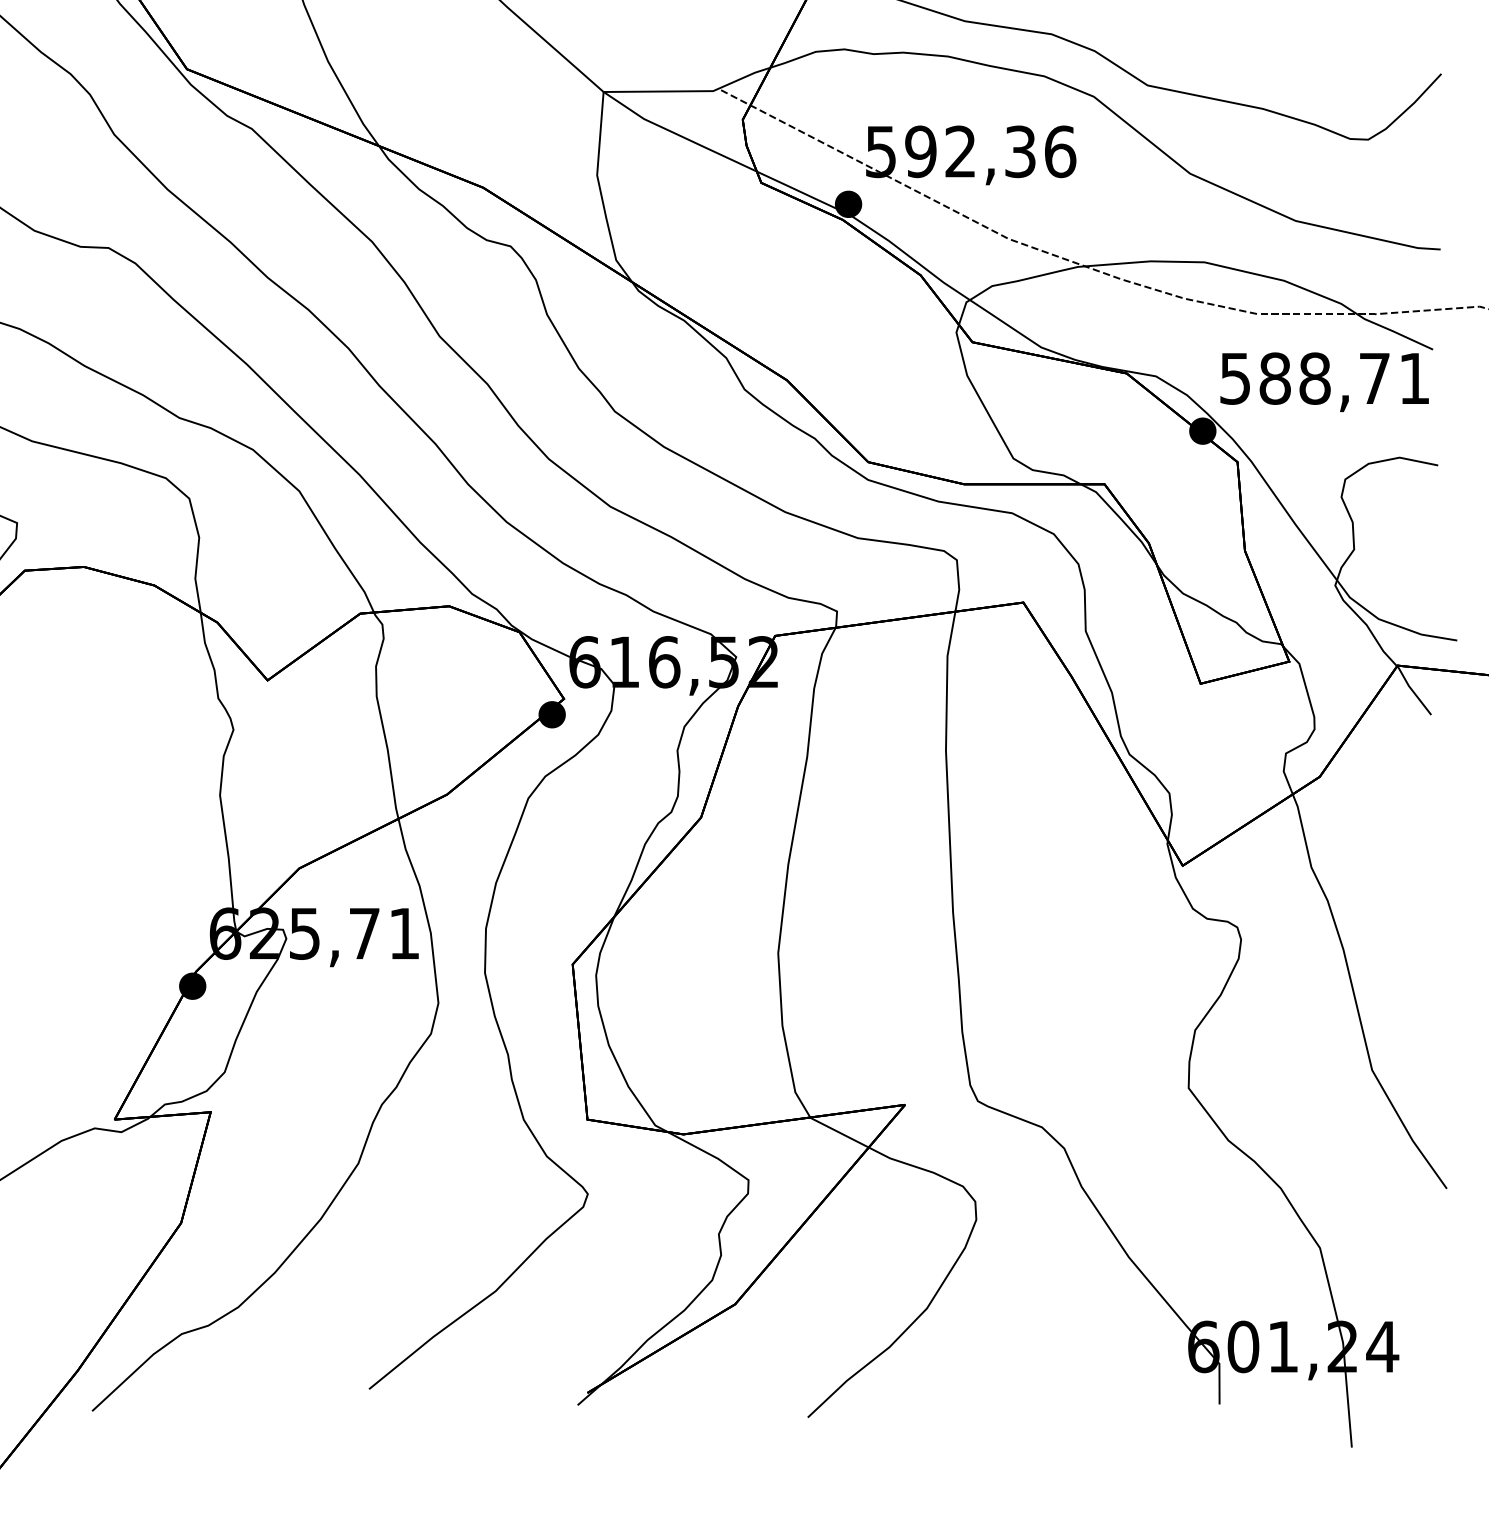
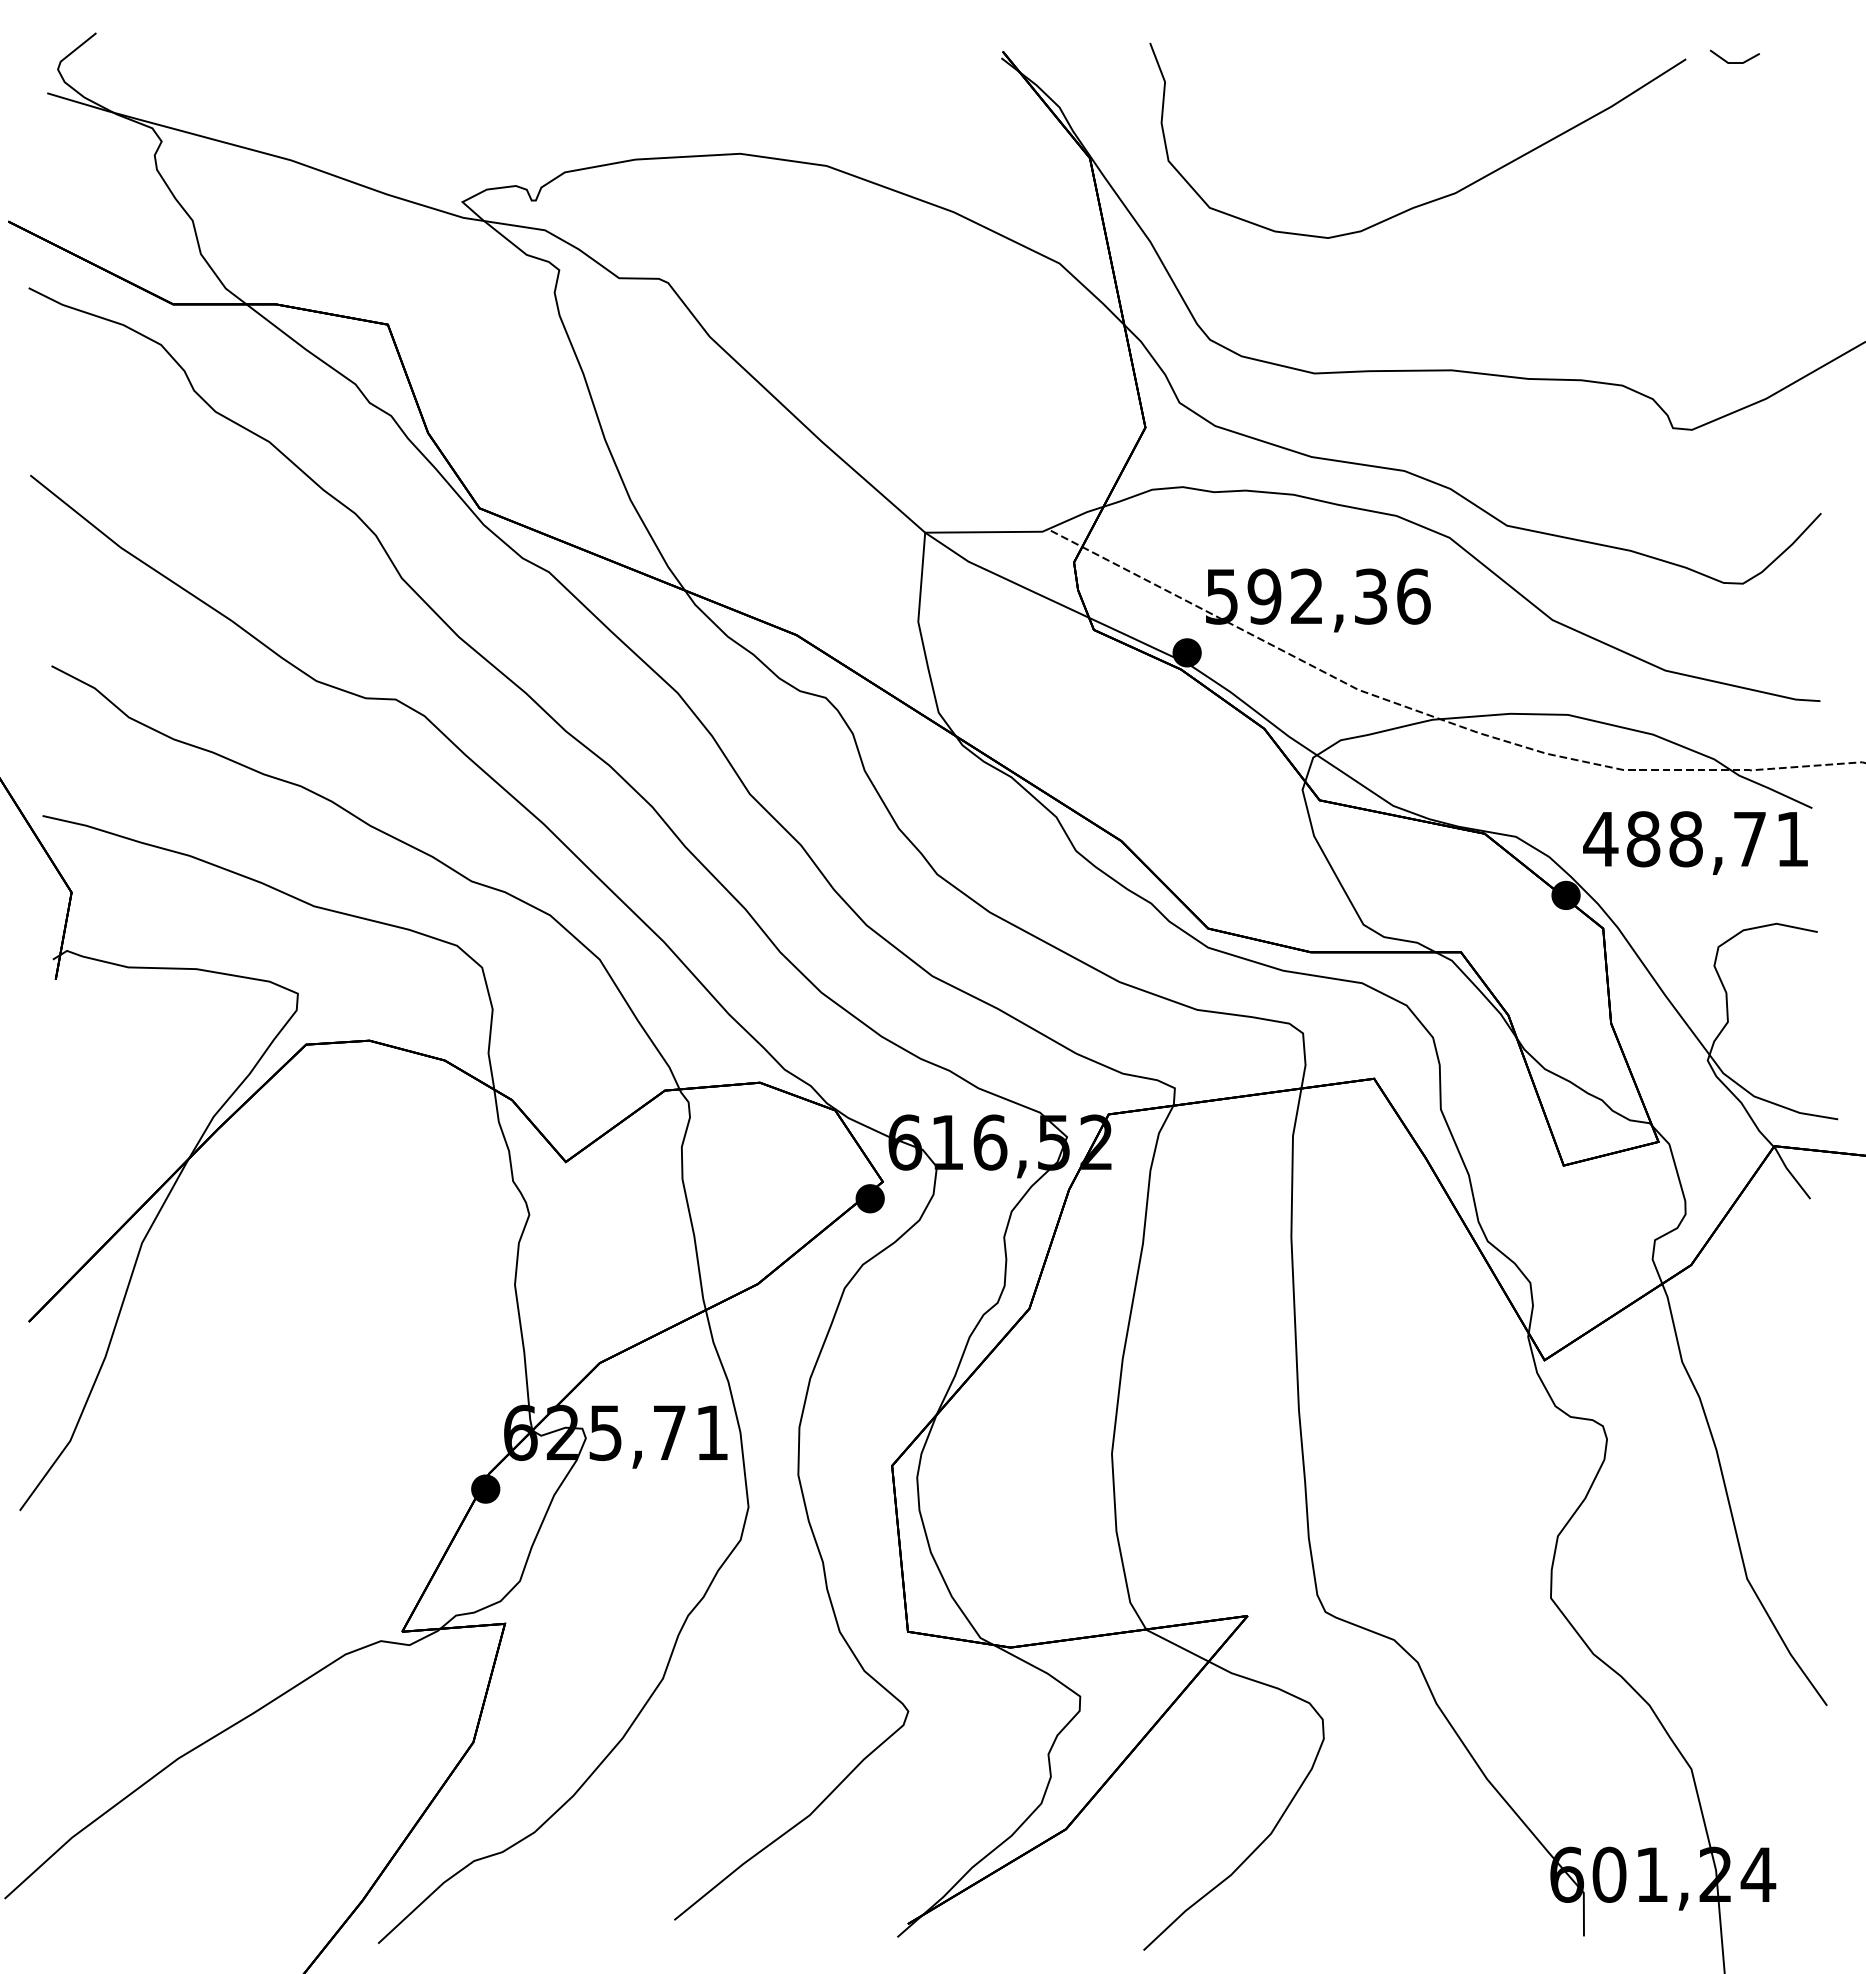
text: (1235, 378) -> (1600, 839), 588,71 -> 488,71

